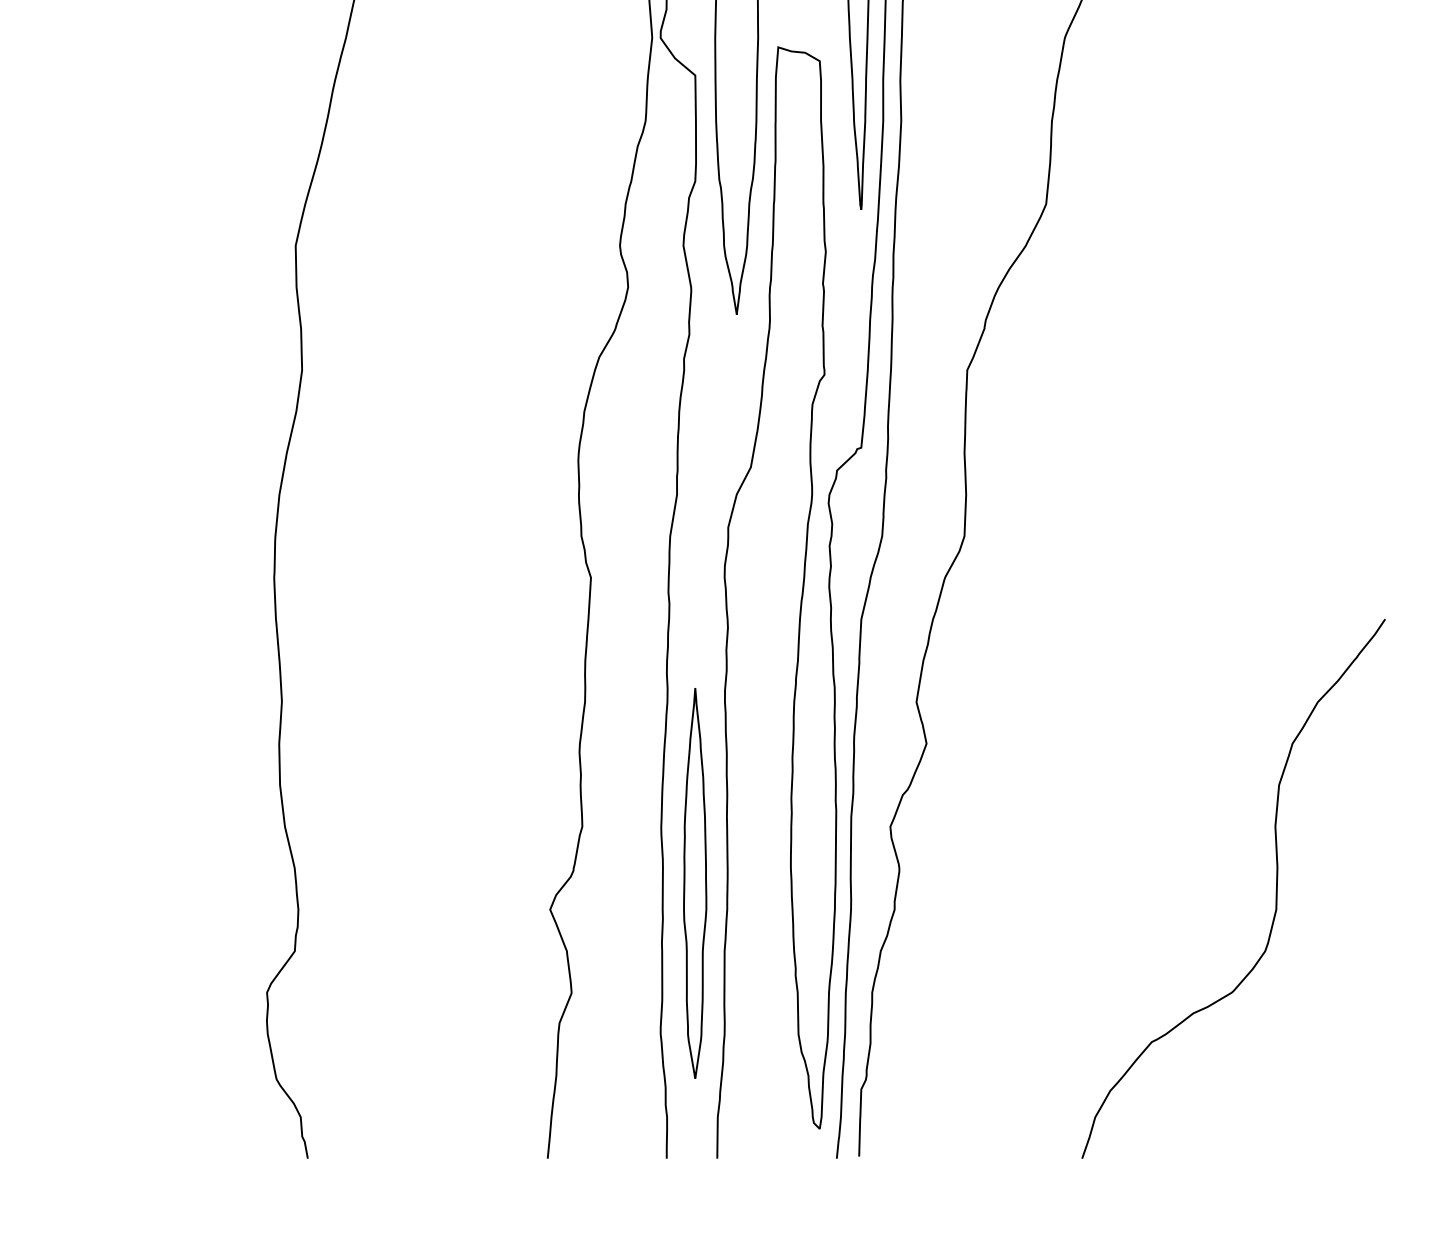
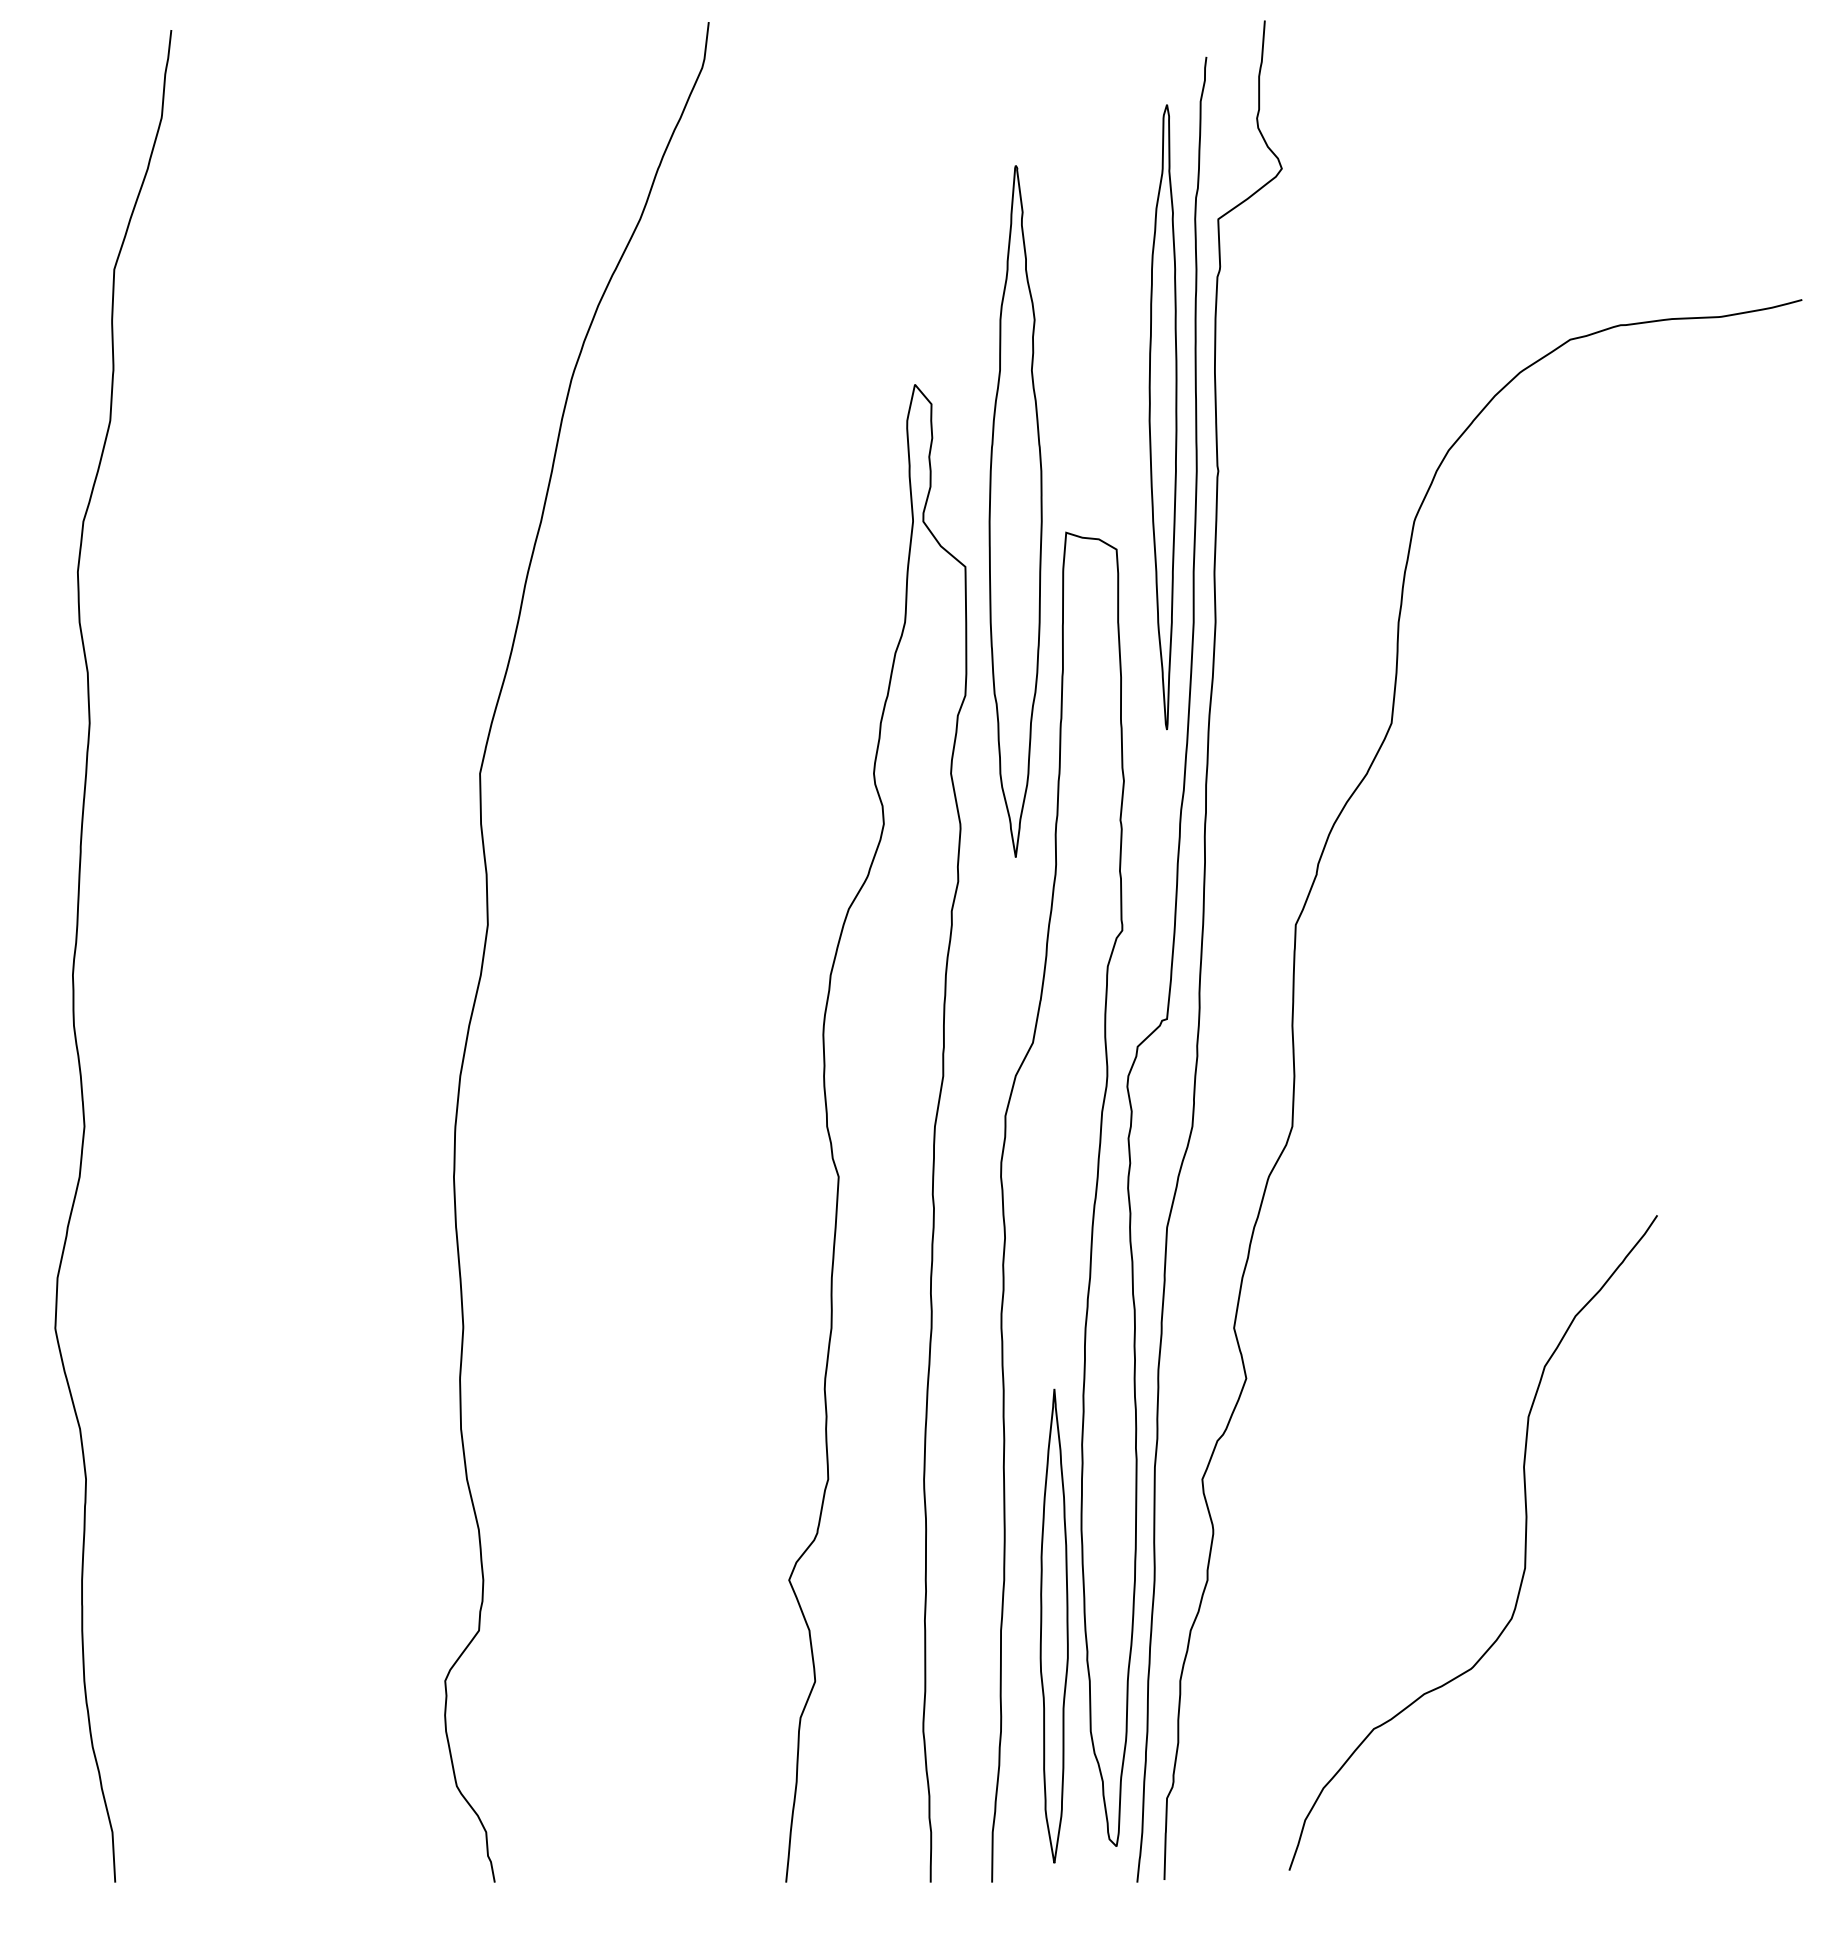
part: (694, 882) -> (1053, 1625), moved
curve: (1275, 888) -> (1524, 1542), moved

